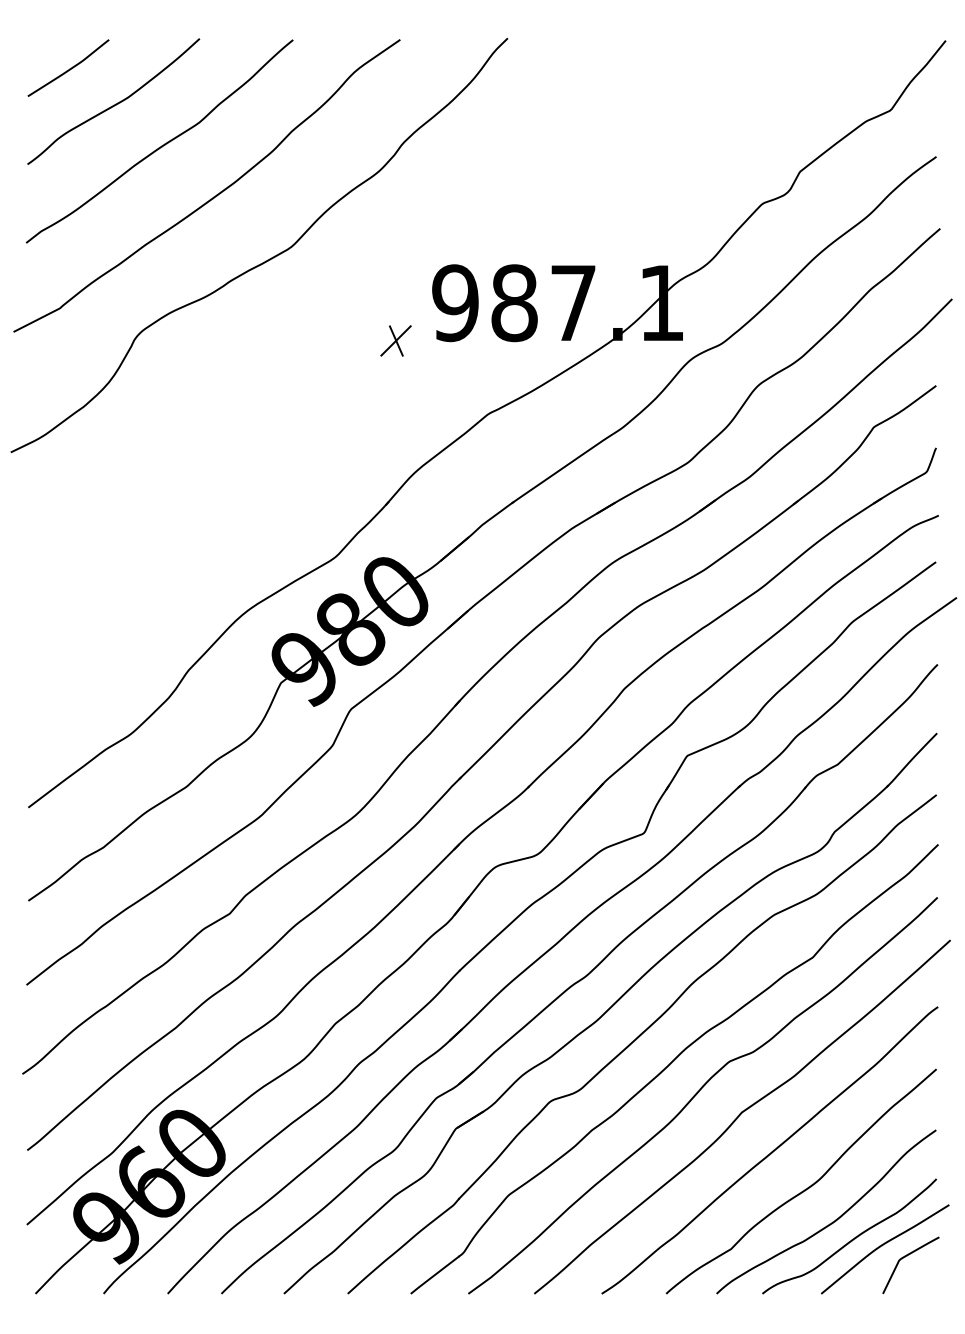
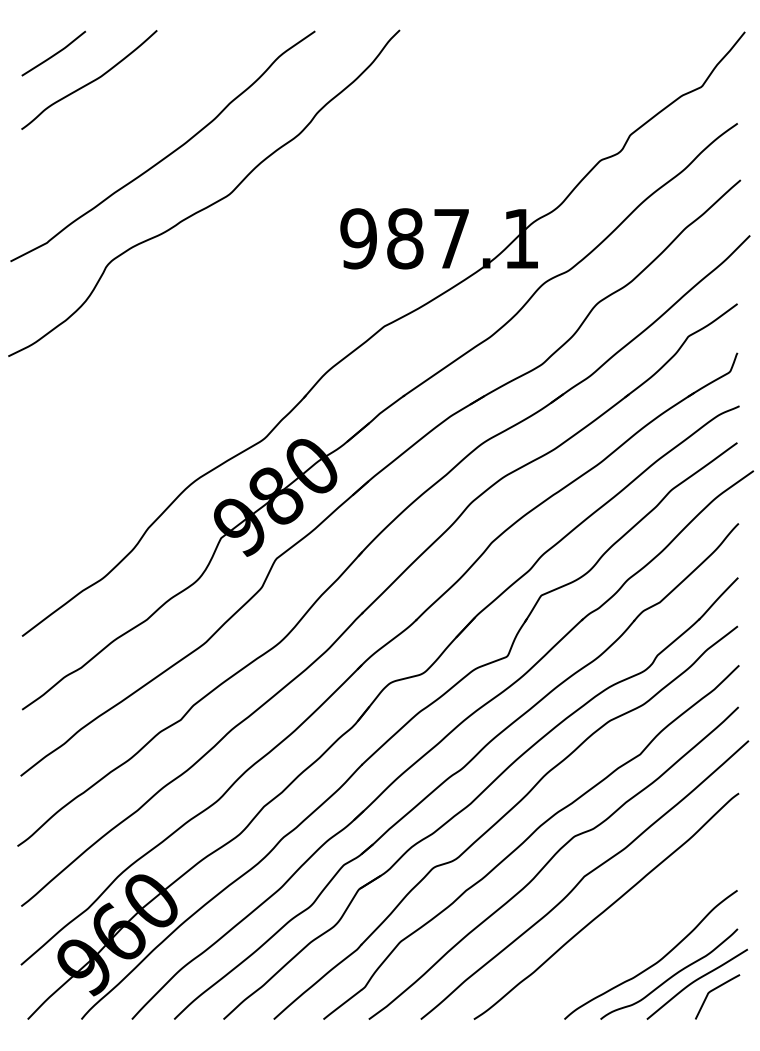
curve: (160, 145) -> (126, 114), removed
part: (395, 340) -> (311, 268), removed
curve: (806, 1187) -> (635, 935), removed

